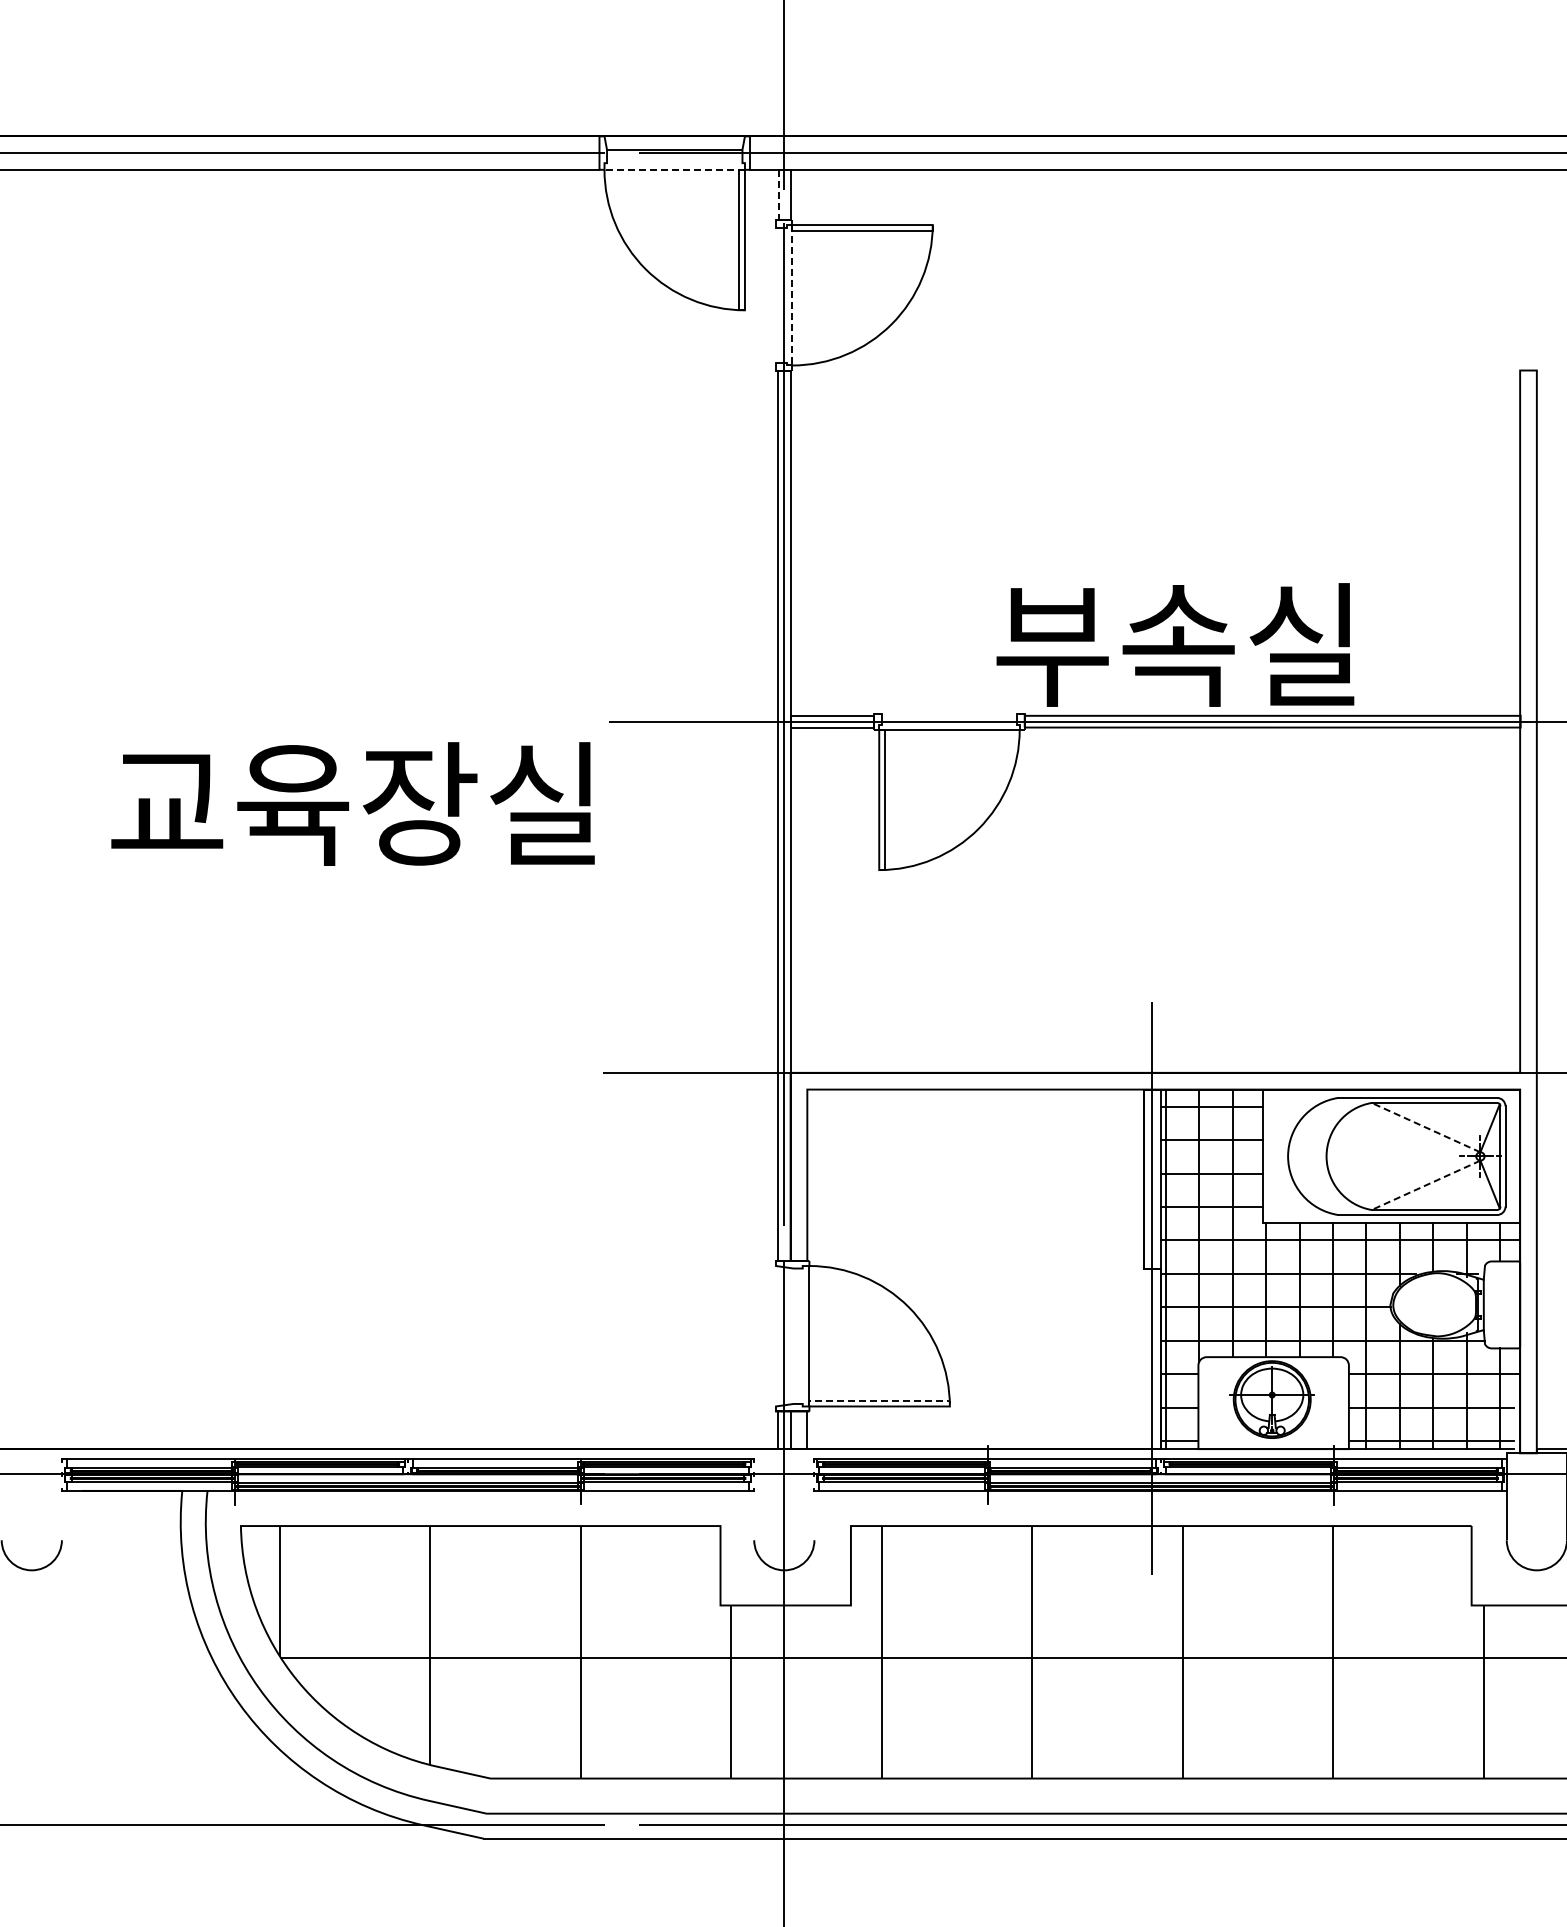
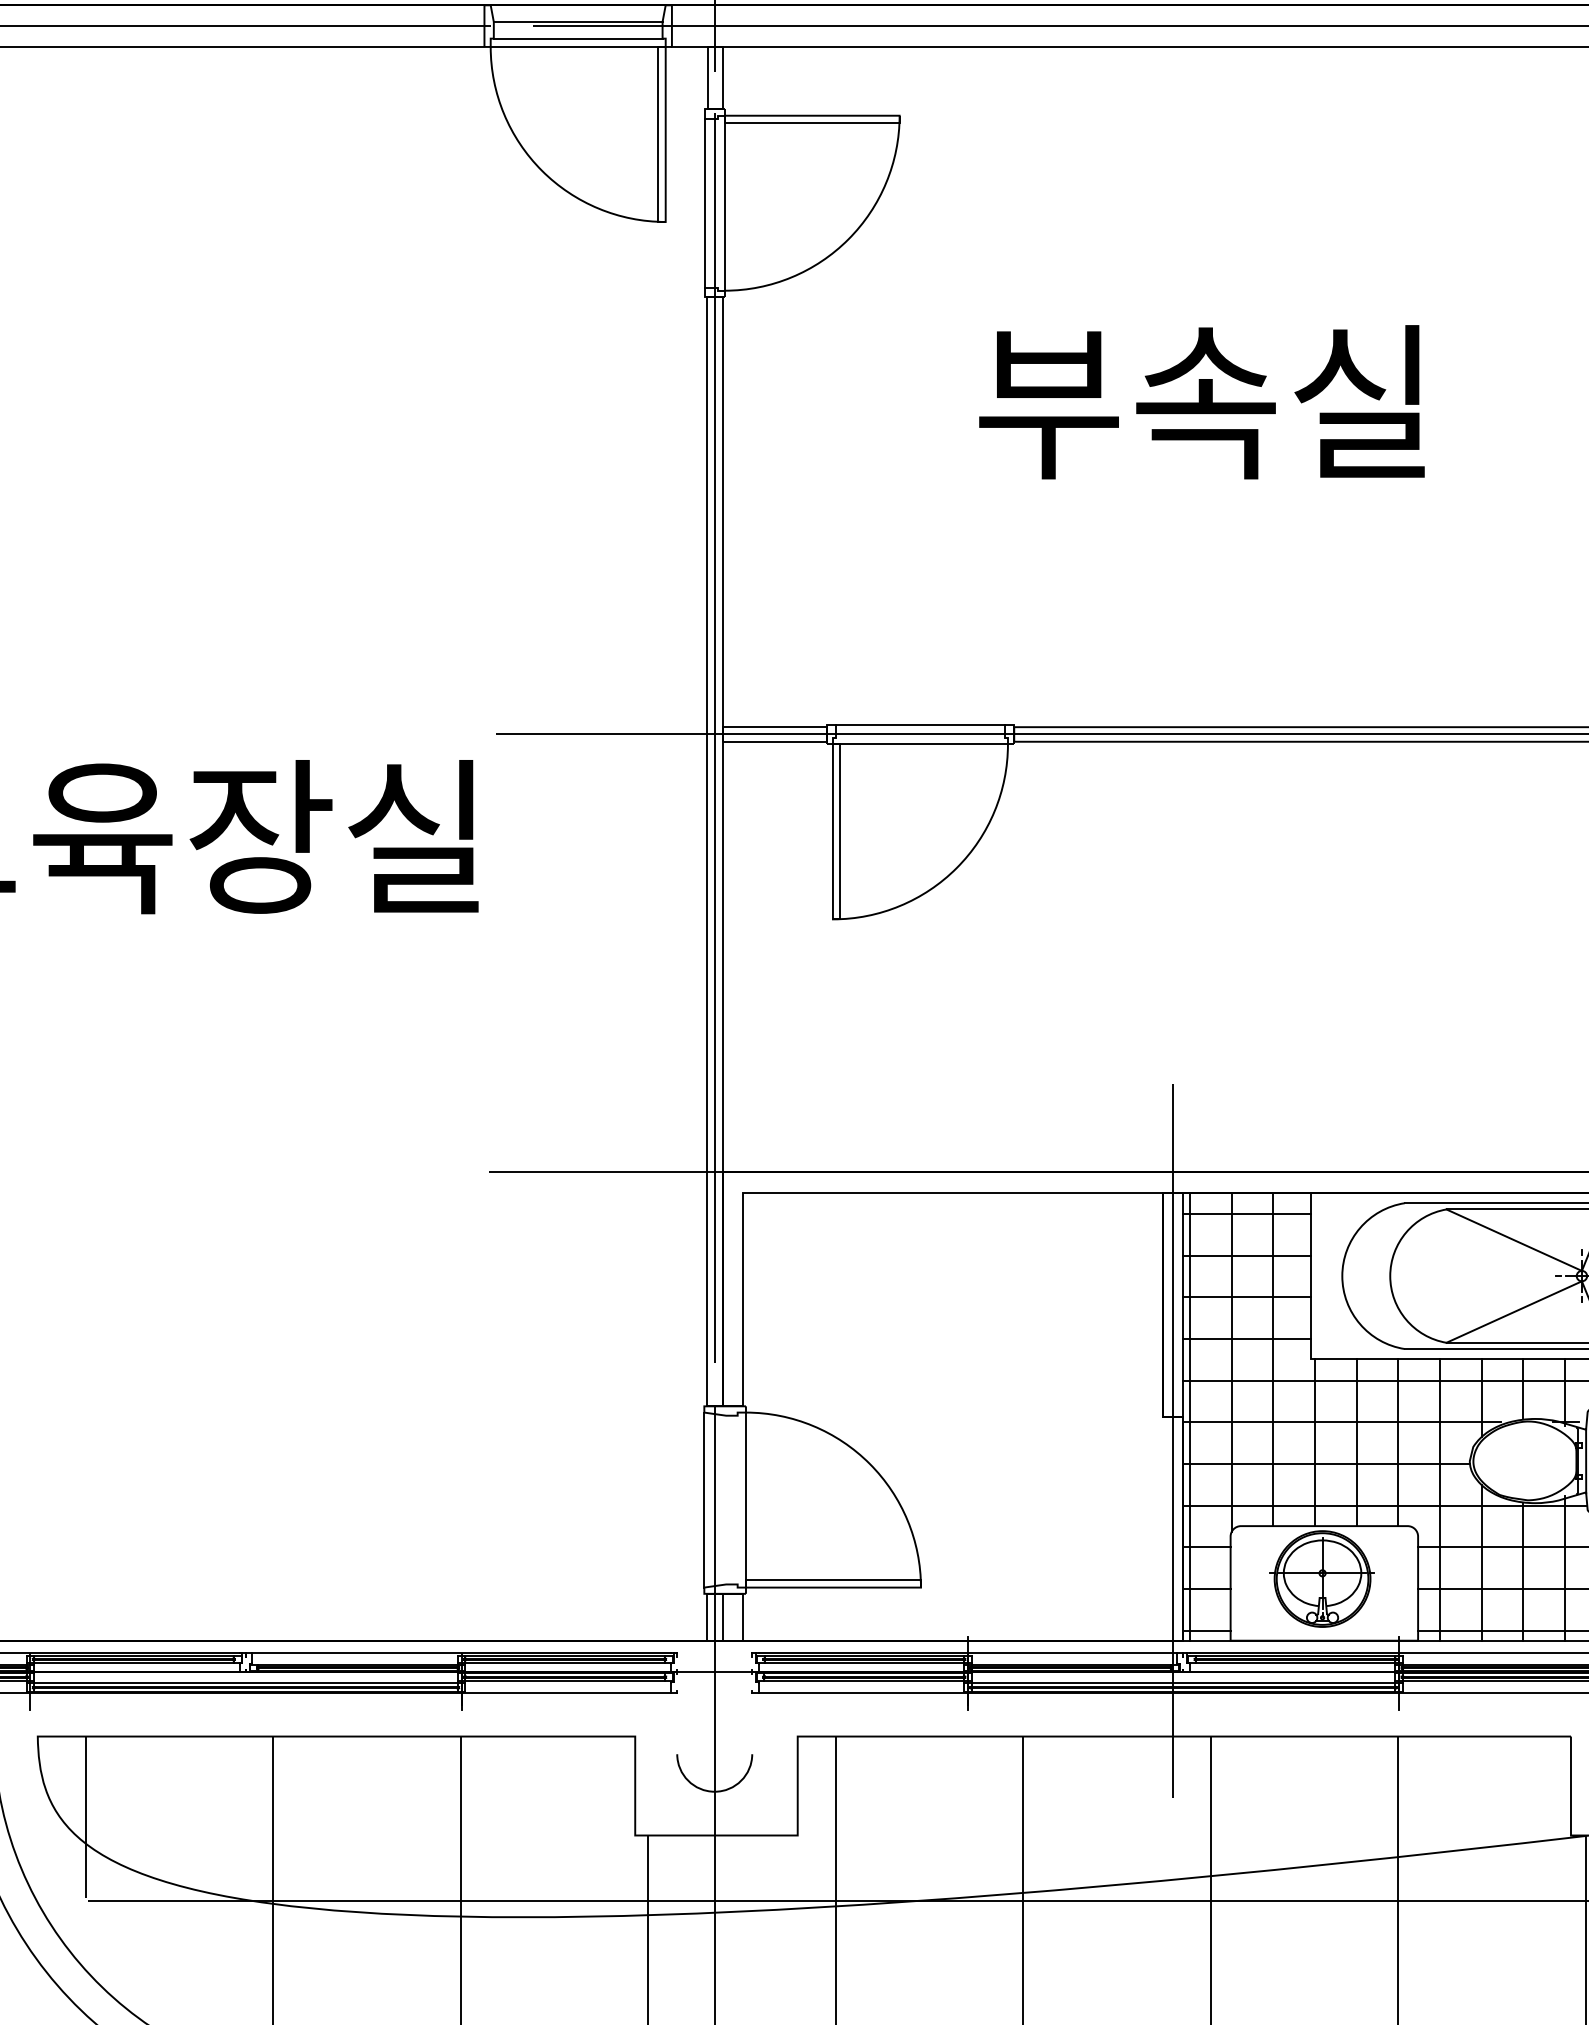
line: (674, 163) -> (577, 39), added
line: (674, 169) -> (577, 46), dashed -> solid
line: (778, 195) -> (707, 78), dashed -> solid
line: (776, 294) -> (704, 202), added
line: (792, 295) -> (724, 203), dashed -> solid
text: (1175, 644) -> (1202, 401), moved
line: (949, 713) -> (920, 724), added
line: (1426, 1127) -> (1514, 1240), dashed -> solid
line: (1426, 1185) -> (1514, 1312), dashed -> solid
line: (775, 1336) -> (703, 1500), added
line: (880, 1400) -> (834, 1580), dashed -> solid

